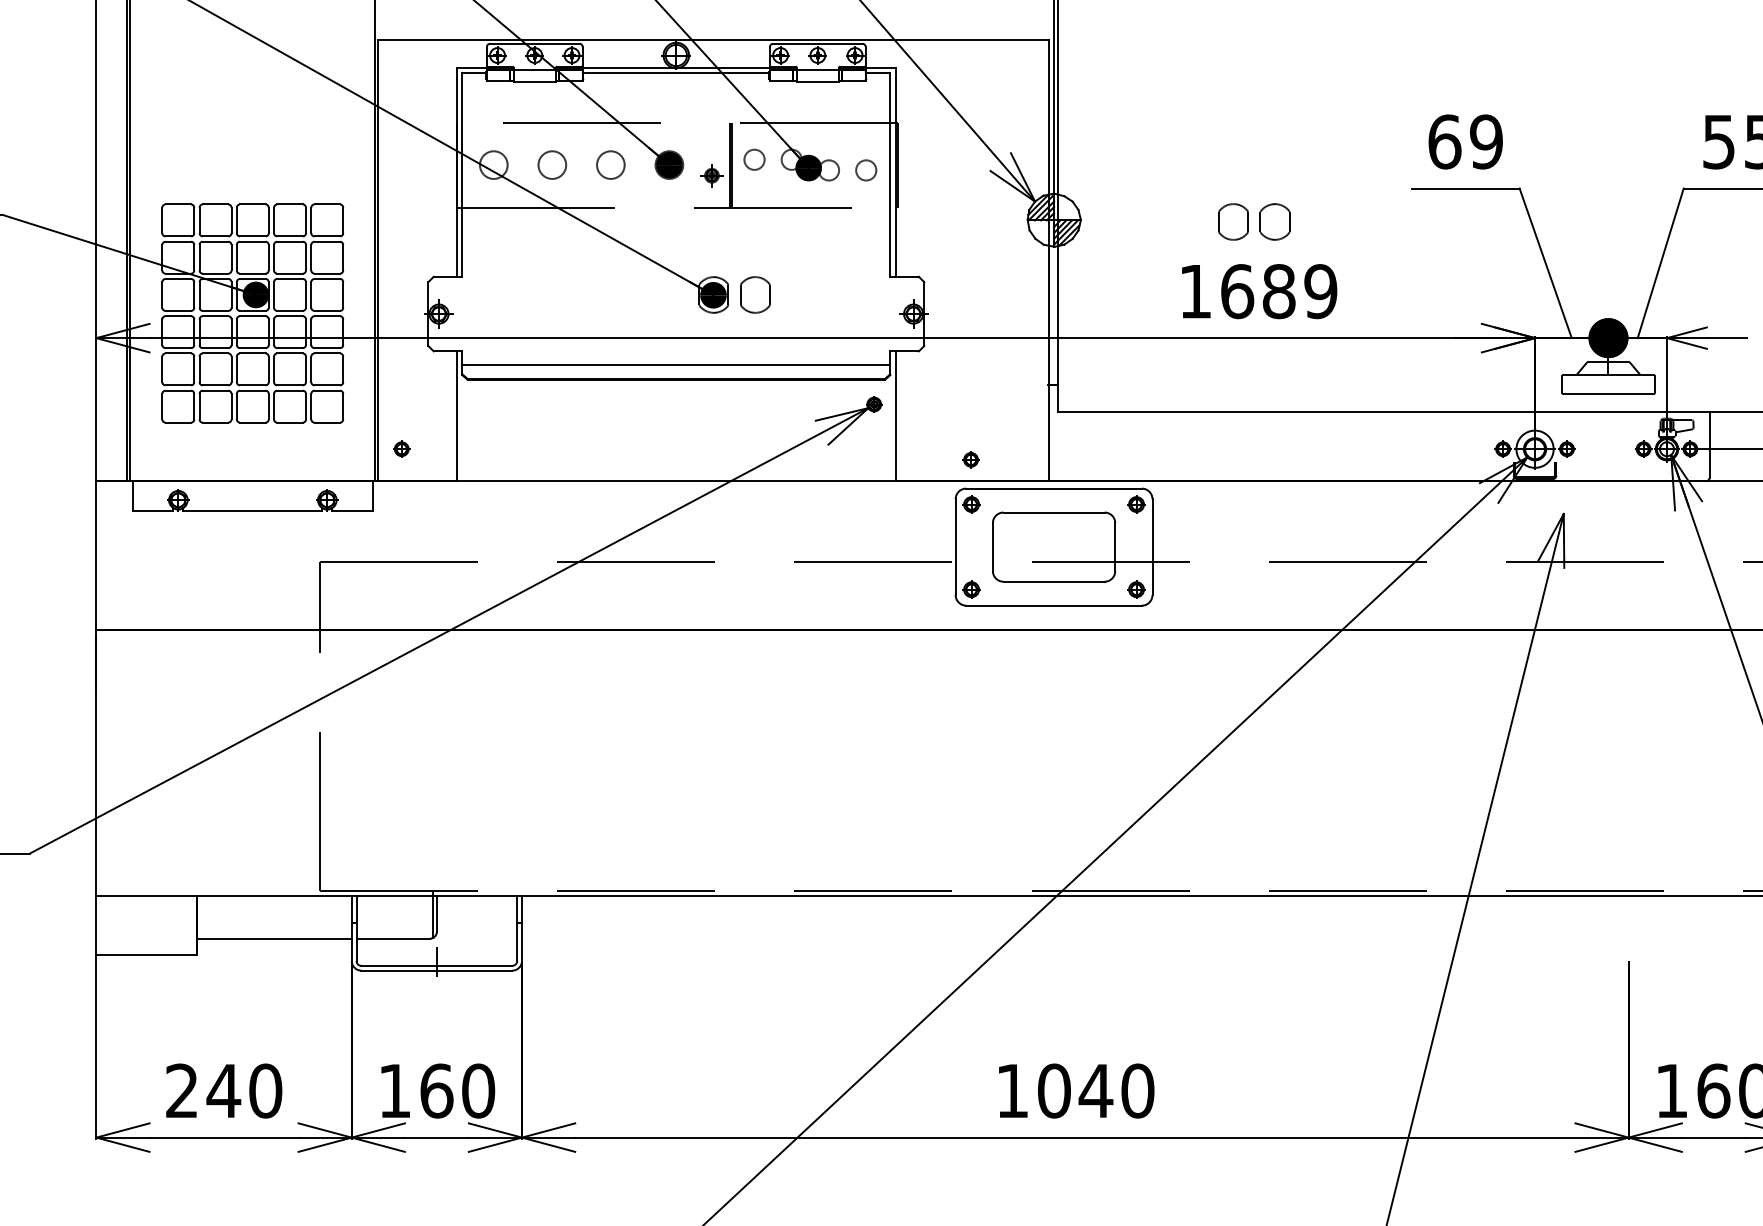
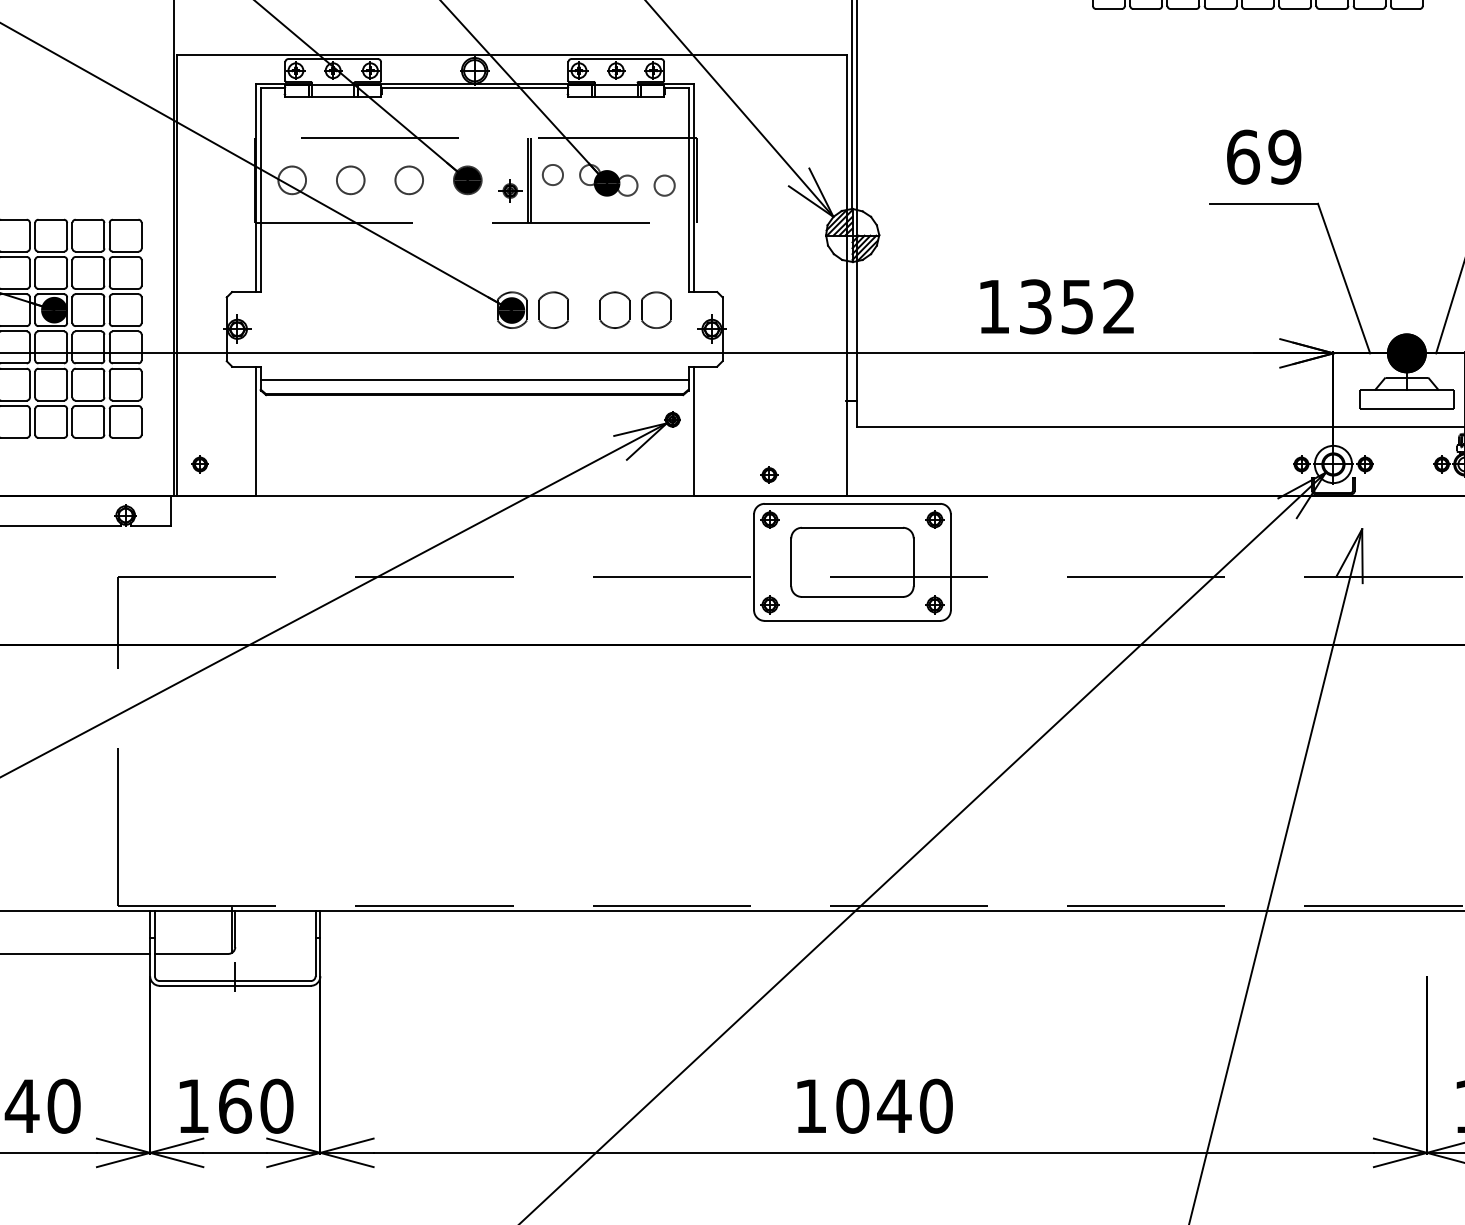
part: (1254, 221) -> (635, 309), moved
text: (1279, 291) -> (1077, 306), 1689 -> 1352

